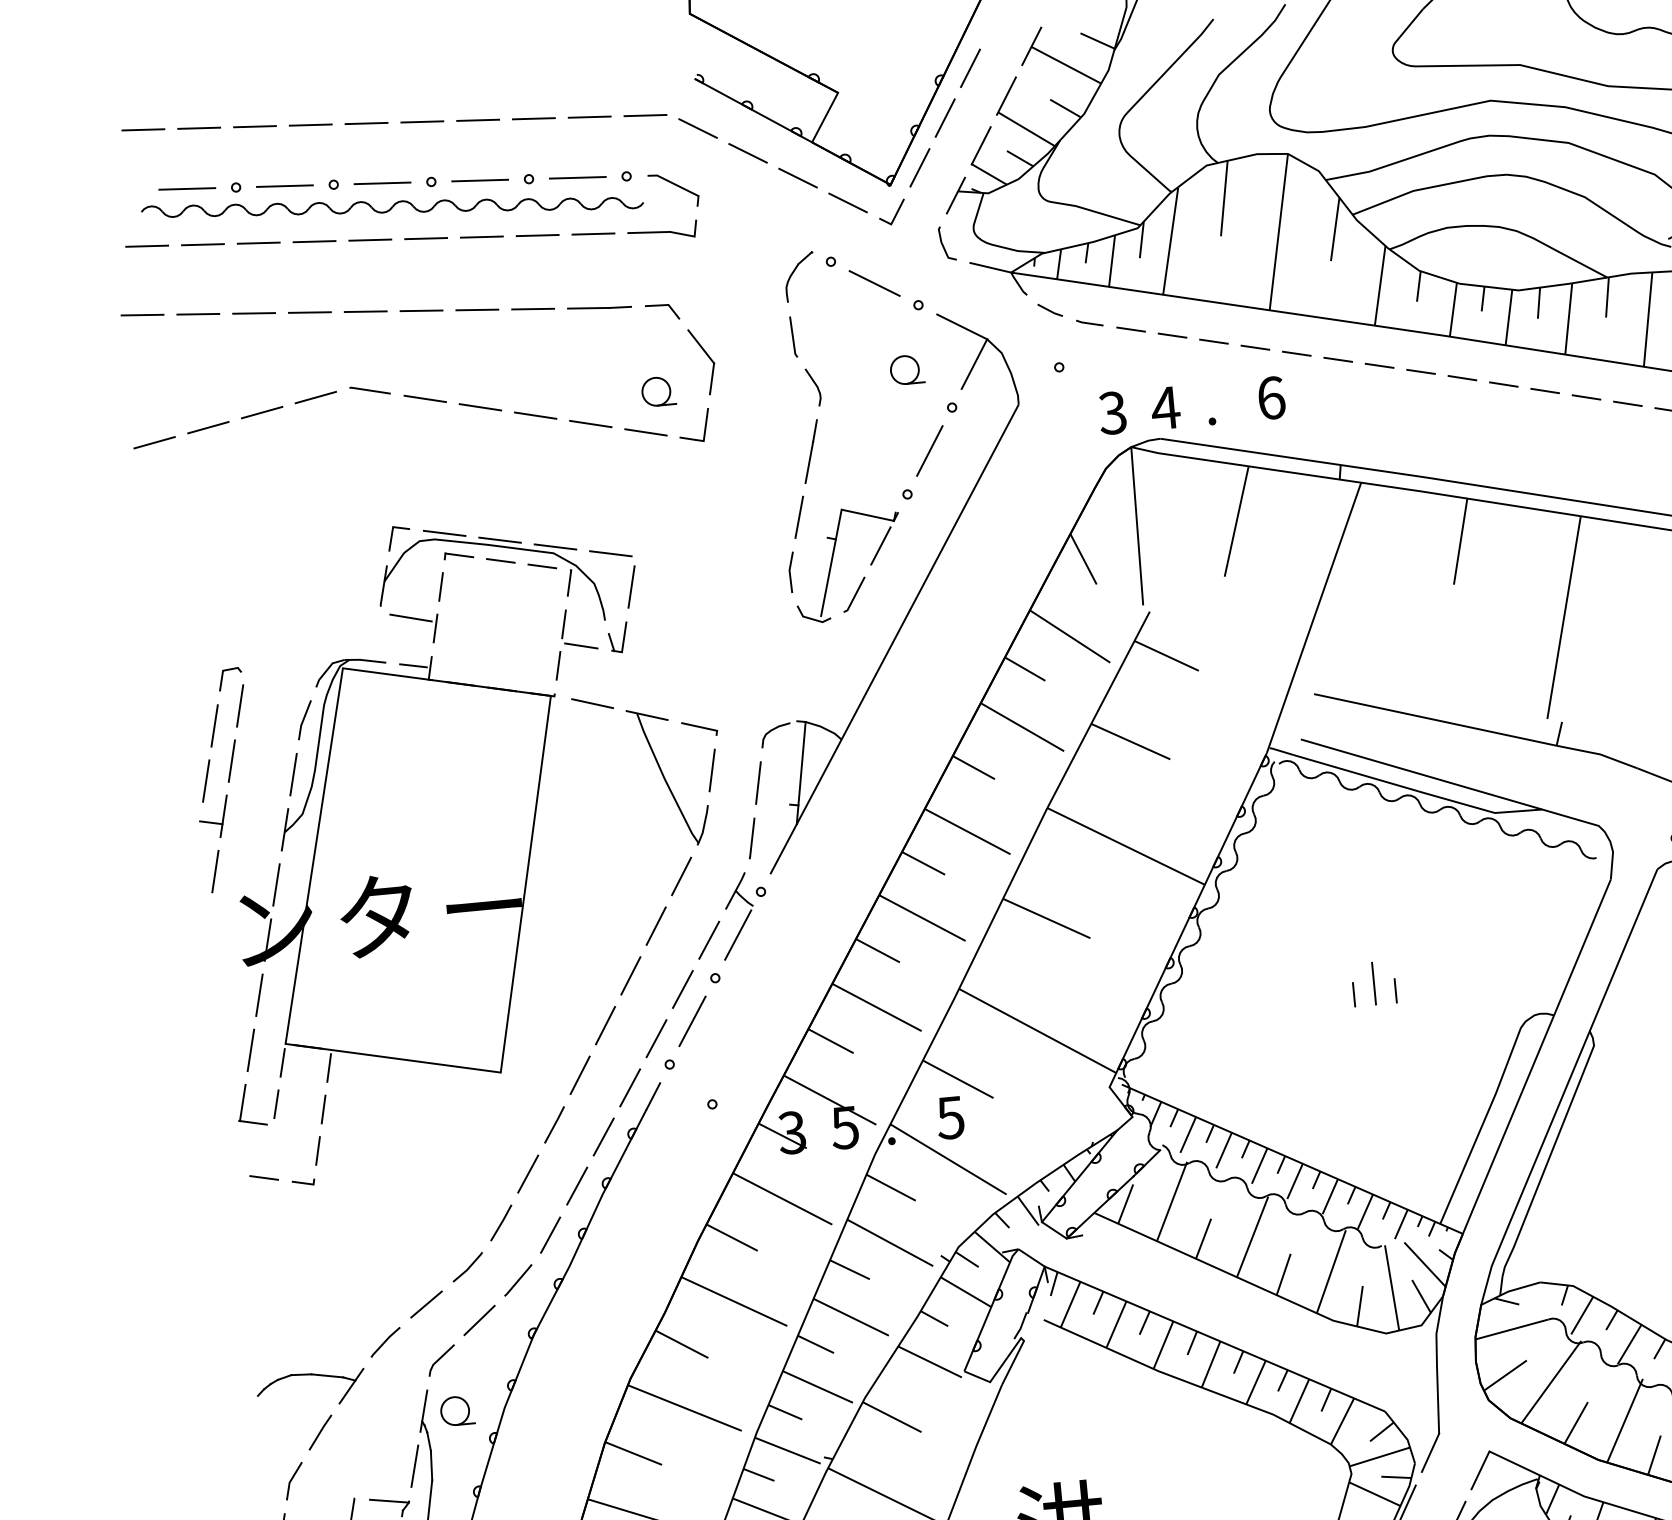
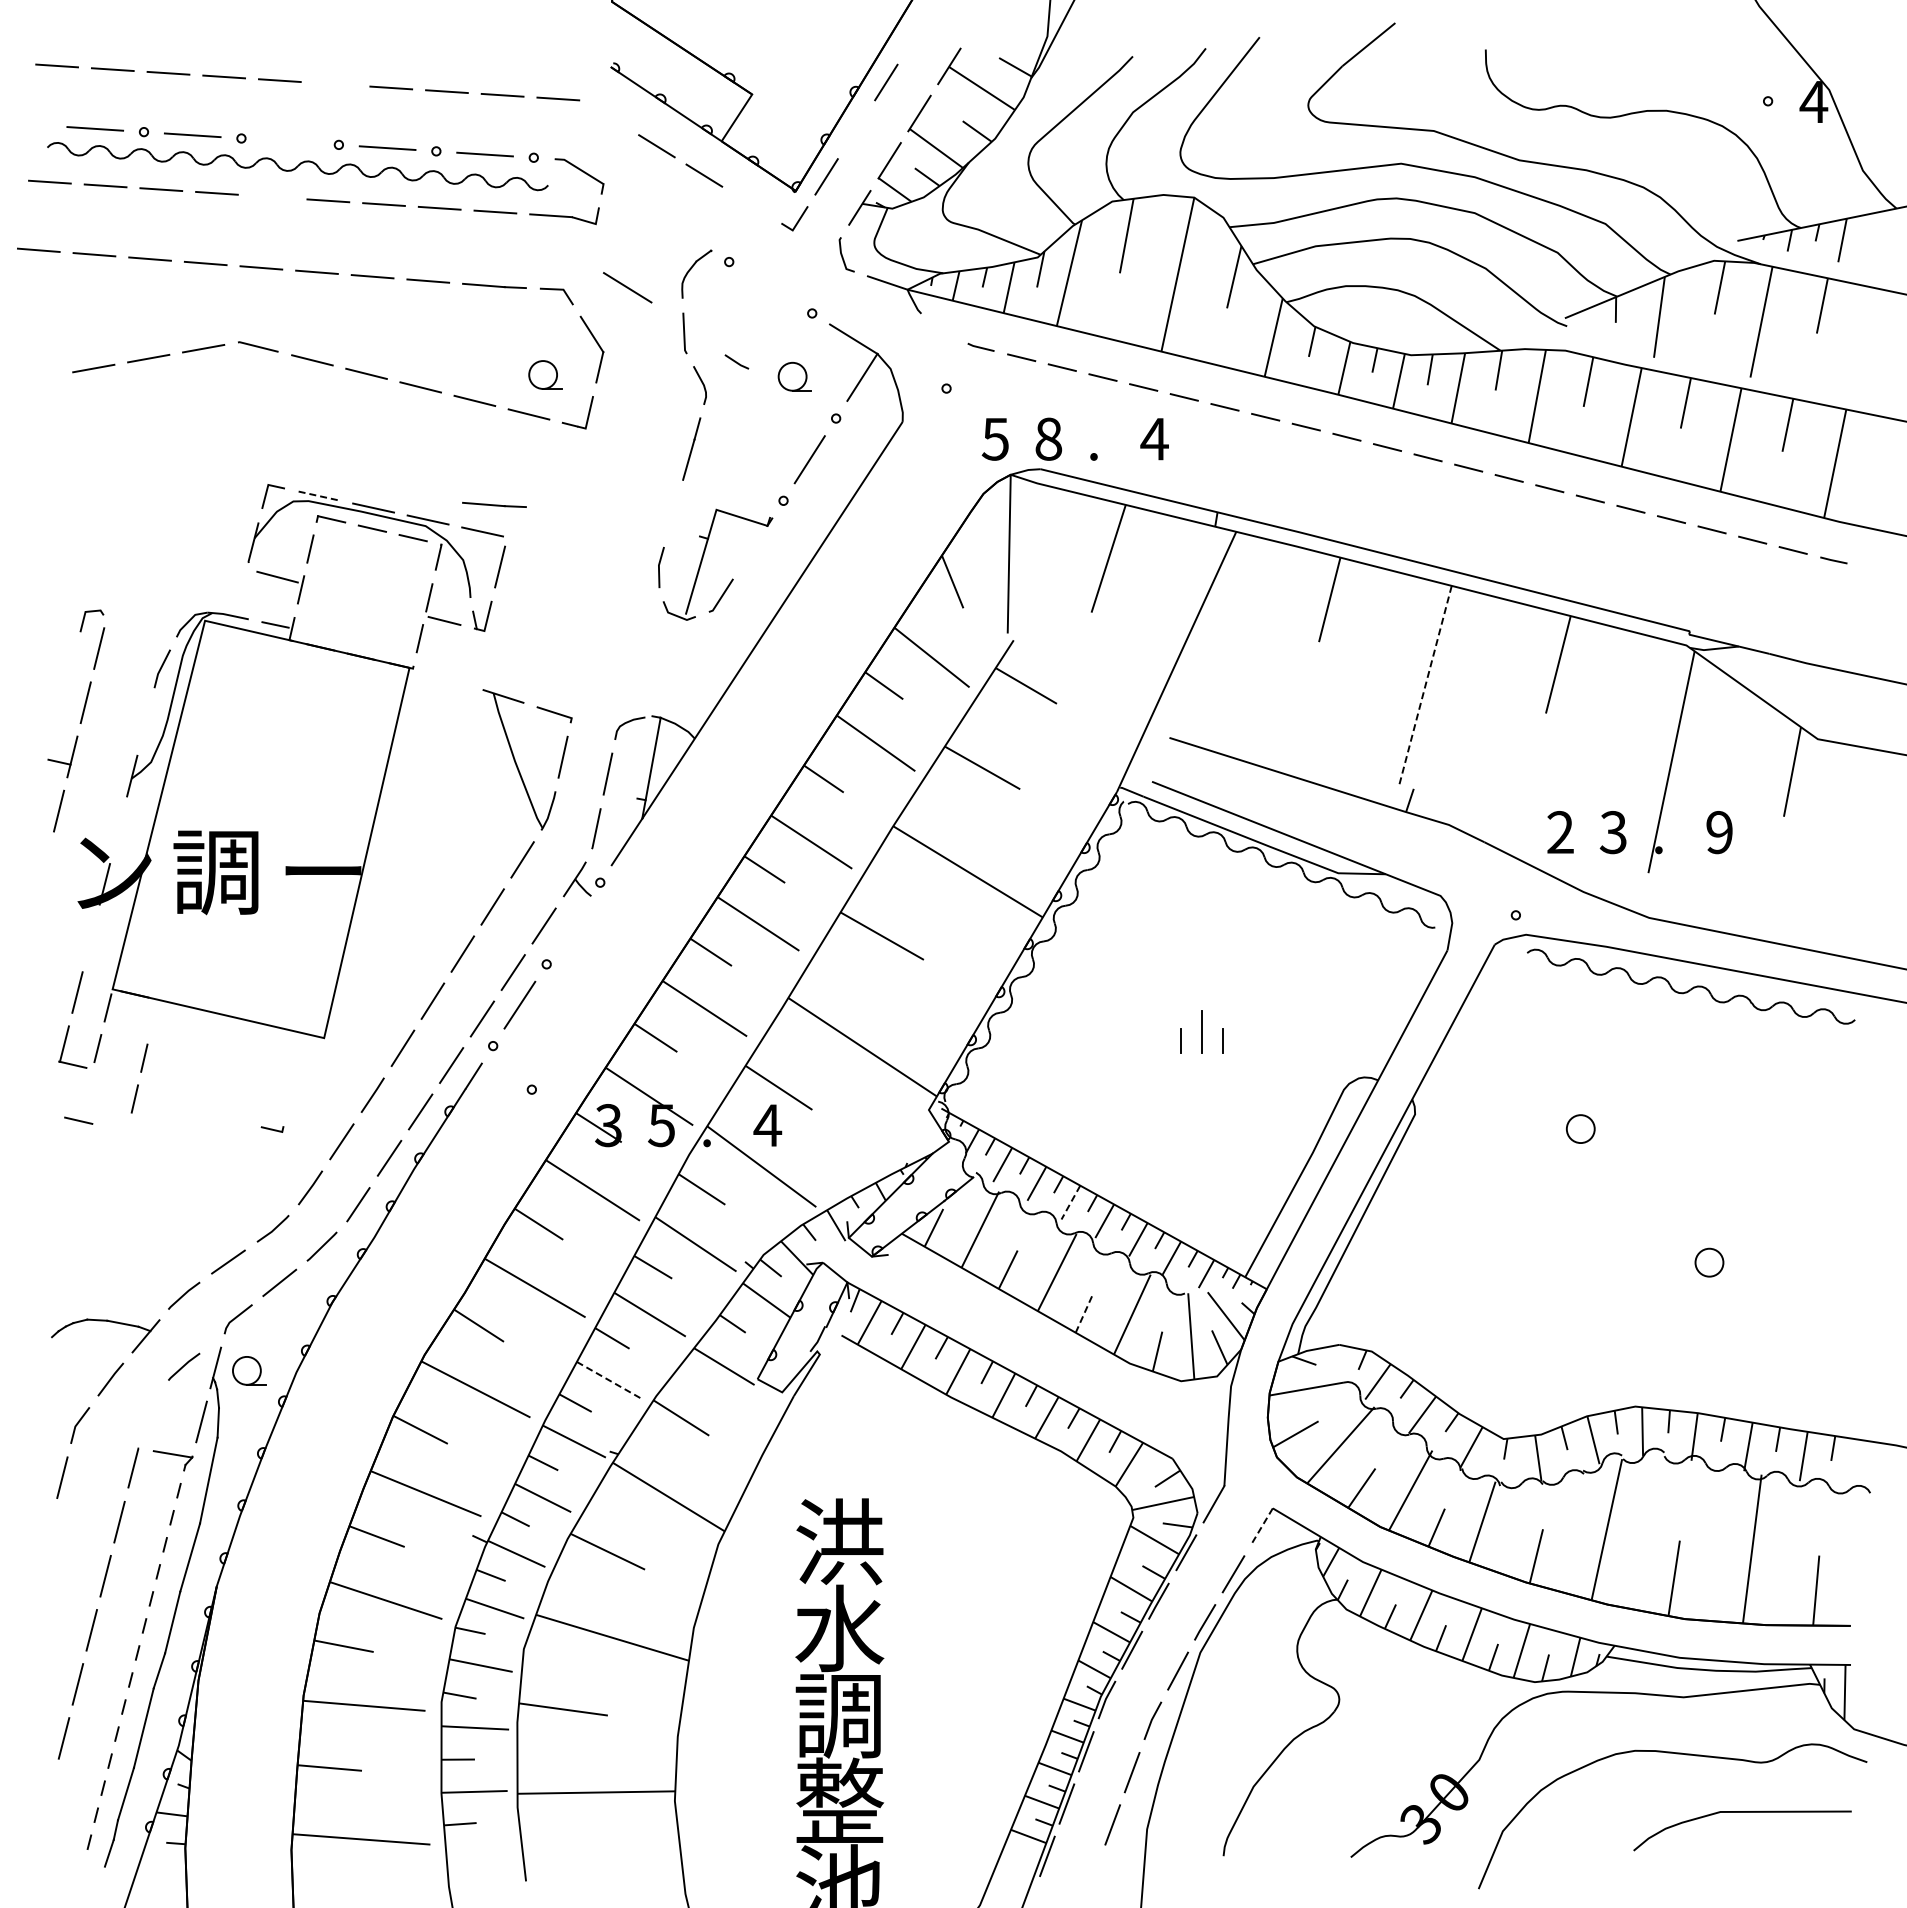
line: (945, 117) -> (856, 129), removed
line: (422, 121) -> (335, 83), removed
line: (698, 128) -> (609, 116), removed
line: (382, 183) -> (290, 141), removed
line: (847, 203) -> (751, 205), removed
line: (370, 239) -> (272, 196), removed
line: (874, 283) -> (627, 287), moved
line: (1049, 309) -> (736, 361), moved
text: (1270, 397) -> (1154, 438), 6 -> 4
text: (1165, 407) -> (1048, 438), 4 -> 8
text: (1111, 412) -> (994, 438), 3 -> 5
line: (154, 442) -> (38, 378), removed
line: (799, 517) -> (673, 513), removed
line: (620, 525) -> (494, 504), added
line: (445, 533) -> (319, 496), solid -> dashed
line: (880, 545) -> (751, 549), removed
line: (1564, 617) -> (1425, 685), solid -> dashed
line: (592, 703) -> (450, 679), removed
line: (214, 725) -> (71, 665), removed
line: (293, 774) -> (145, 721), removed
line: (206, 780) -> (58, 719), removed
line: (276, 884) -> (118, 829), removed
text: (376, 917) -> (215, 872), タ -> 調
line: (738, 935) -> (573, 923), removed
line: (259, 995) -> (91, 938), removed
line: (328, 1068) -> (153, 1017), removed
text: (950, 1117) -> (767, 1125), 5 -> 4
line: (1259, 1166) -> (1070, 1203), solid -> dashed
line: (303, 1183) -> (272, 1129), moved
line: (1283, 1274) -> (1084, 1312), solid -> dashed
line: (818, 1387) -> (610, 1381), solid -> dashed
line: (392, 1412) -> (184, 1366), added
line: (1480, 1470) -> (1262, 1526), solid -> dashed

